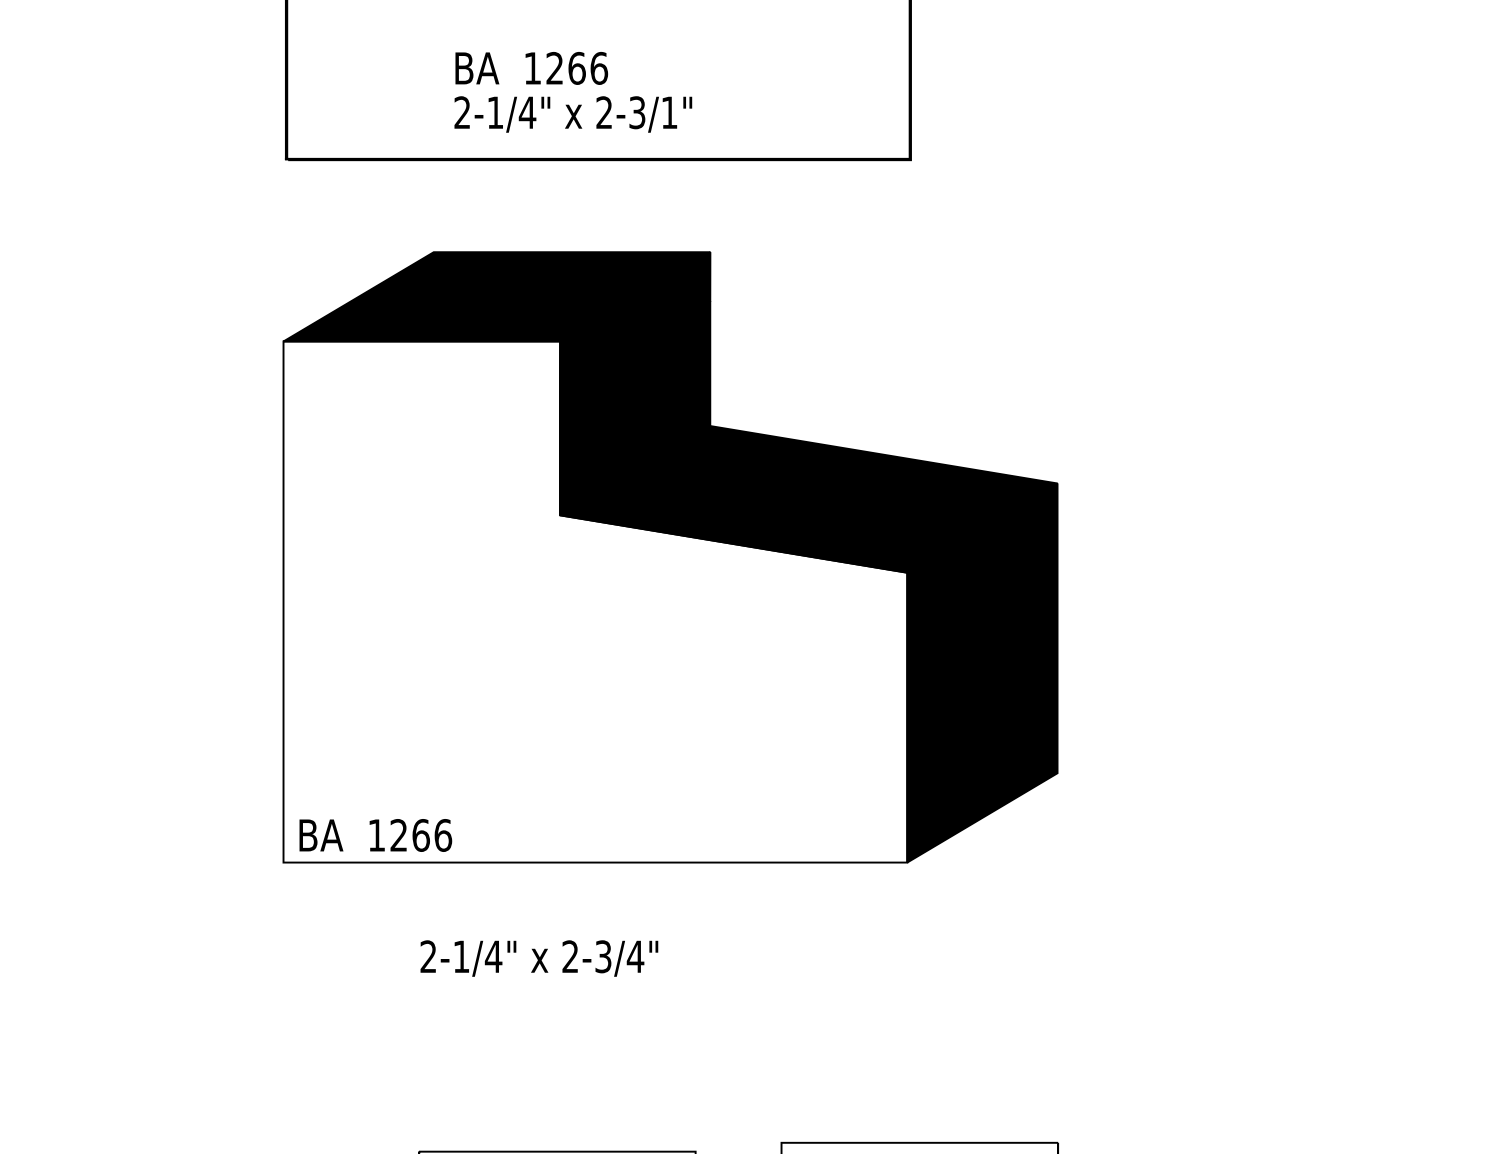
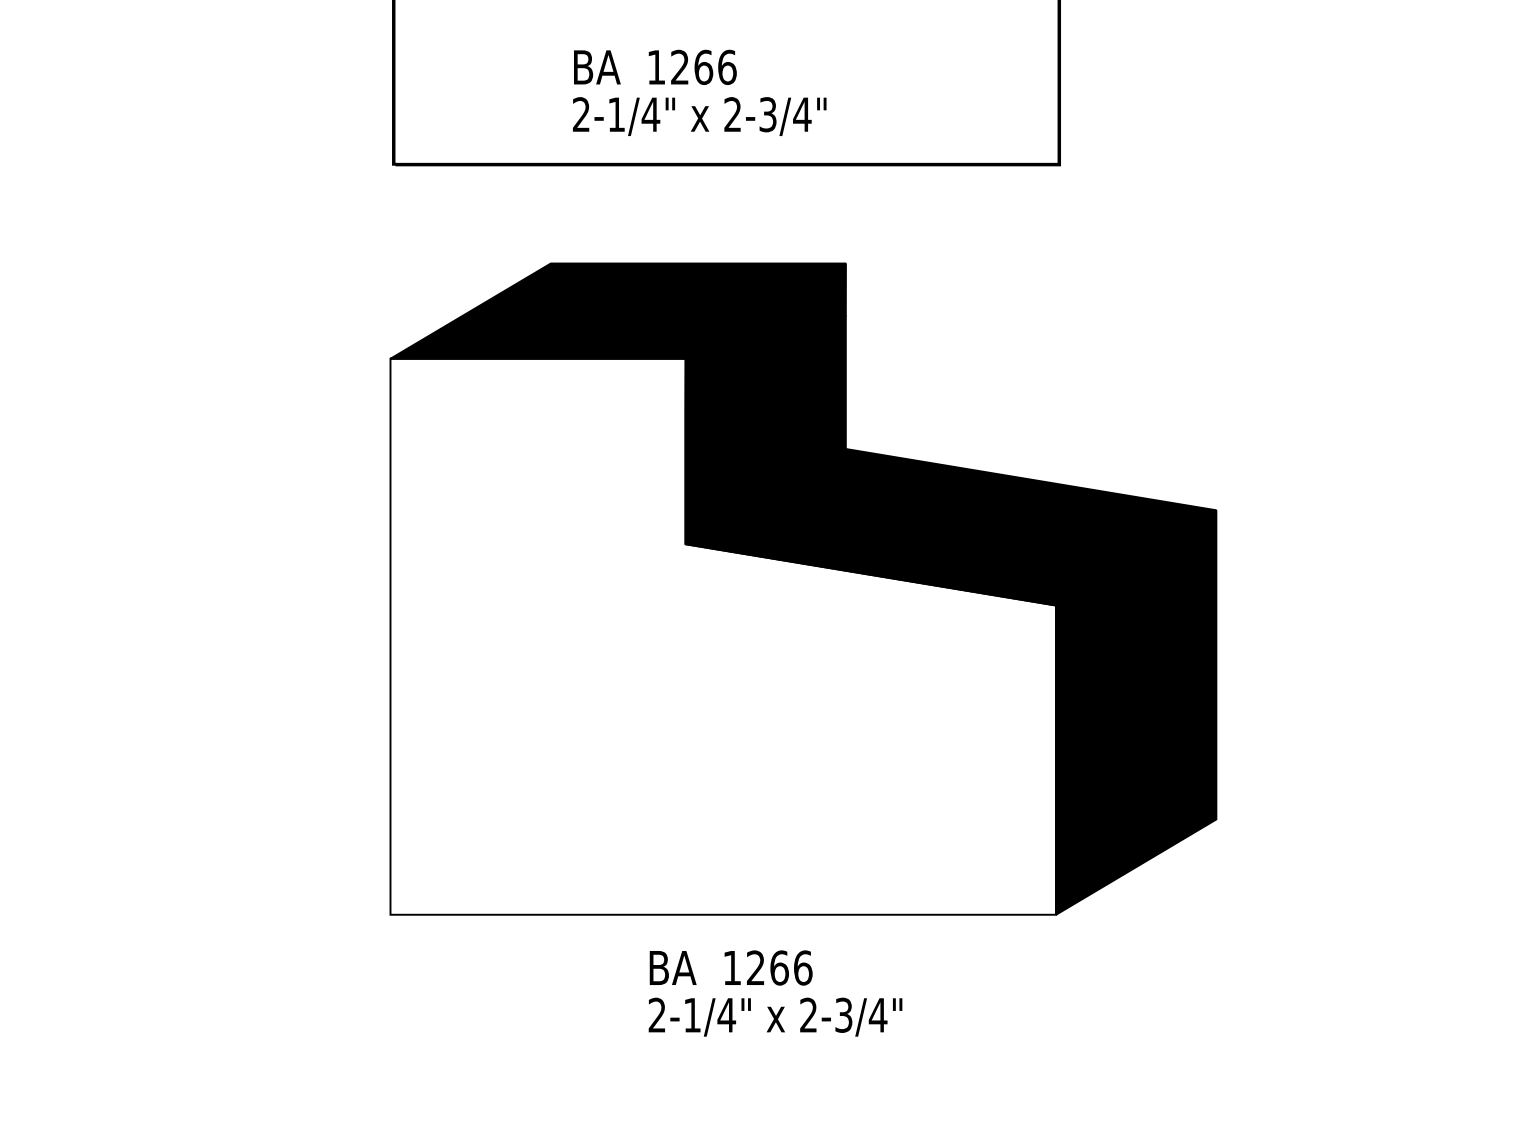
text: (669, 112) -> (802, 114), 2-3/1" -> 2-3/4"
text: (375, 835) -> (730, 968), moved
text: (539, 958) -> (775, 1017), moved

